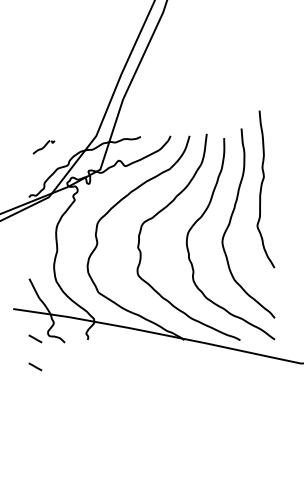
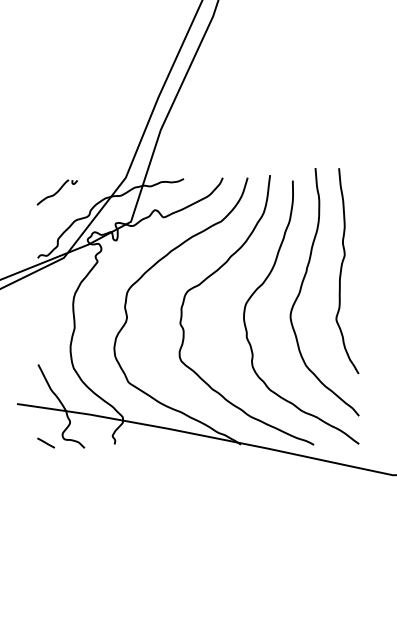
part: (43, 147) -> (56, 192), size x1.43
curve: (262, 187) -> (342, 268), moved
line: (35, 366) -> (46, 479), removed

